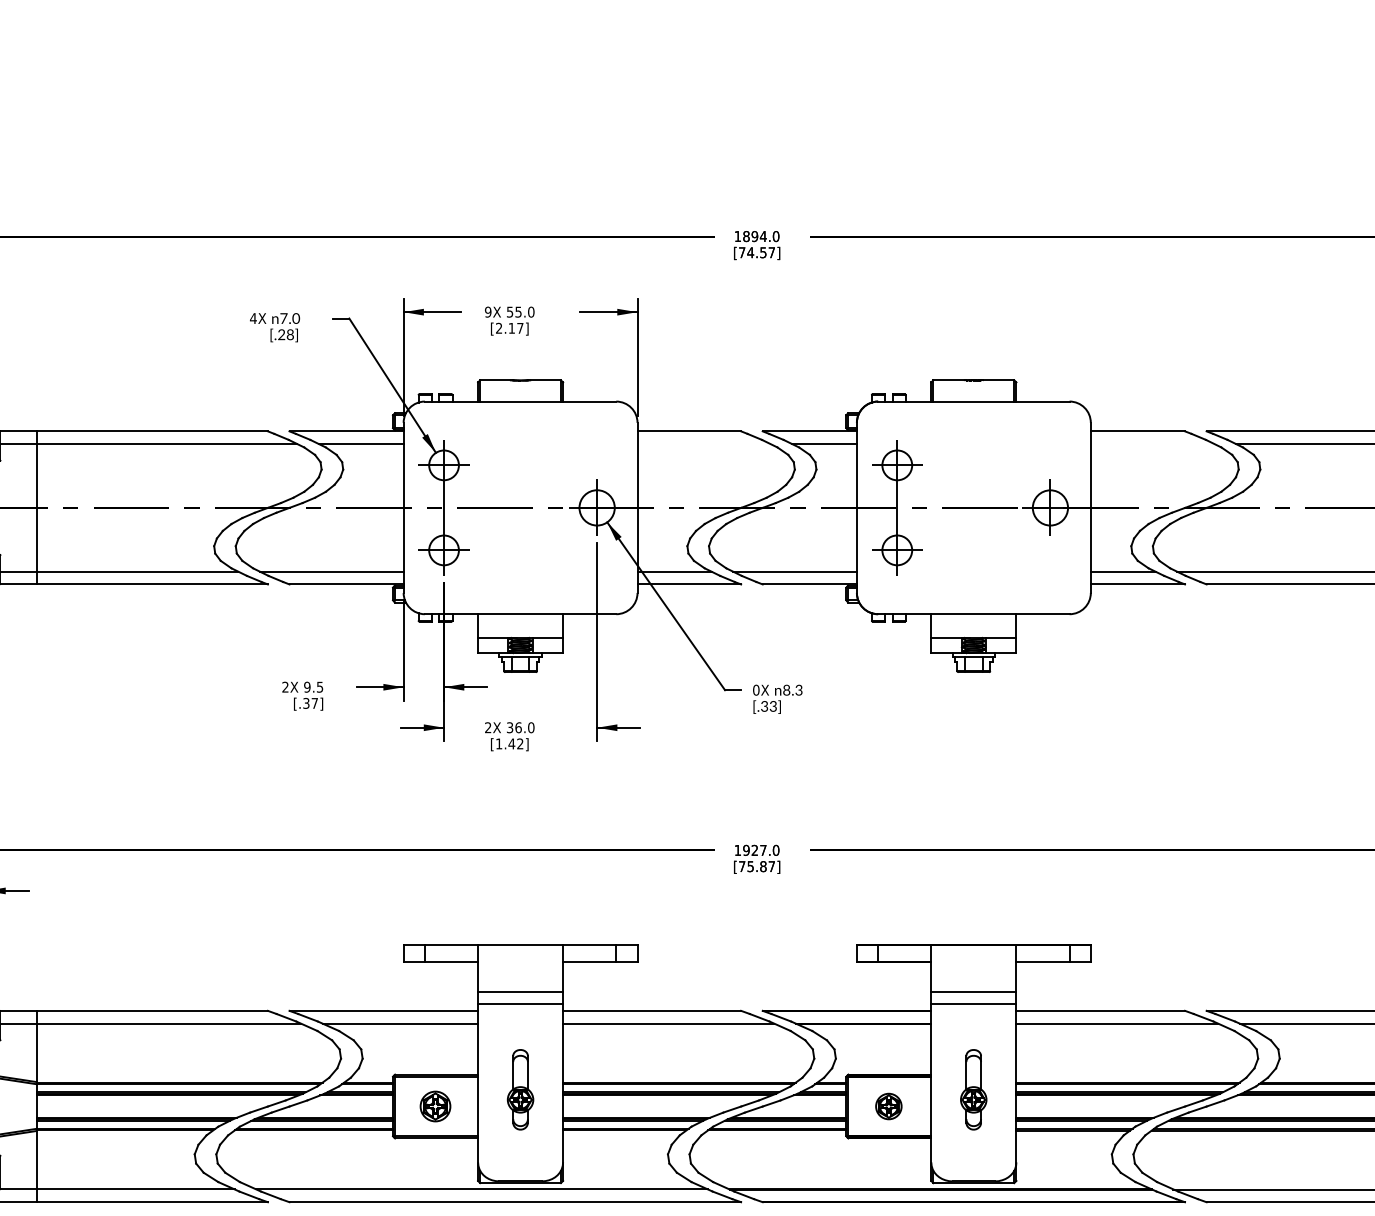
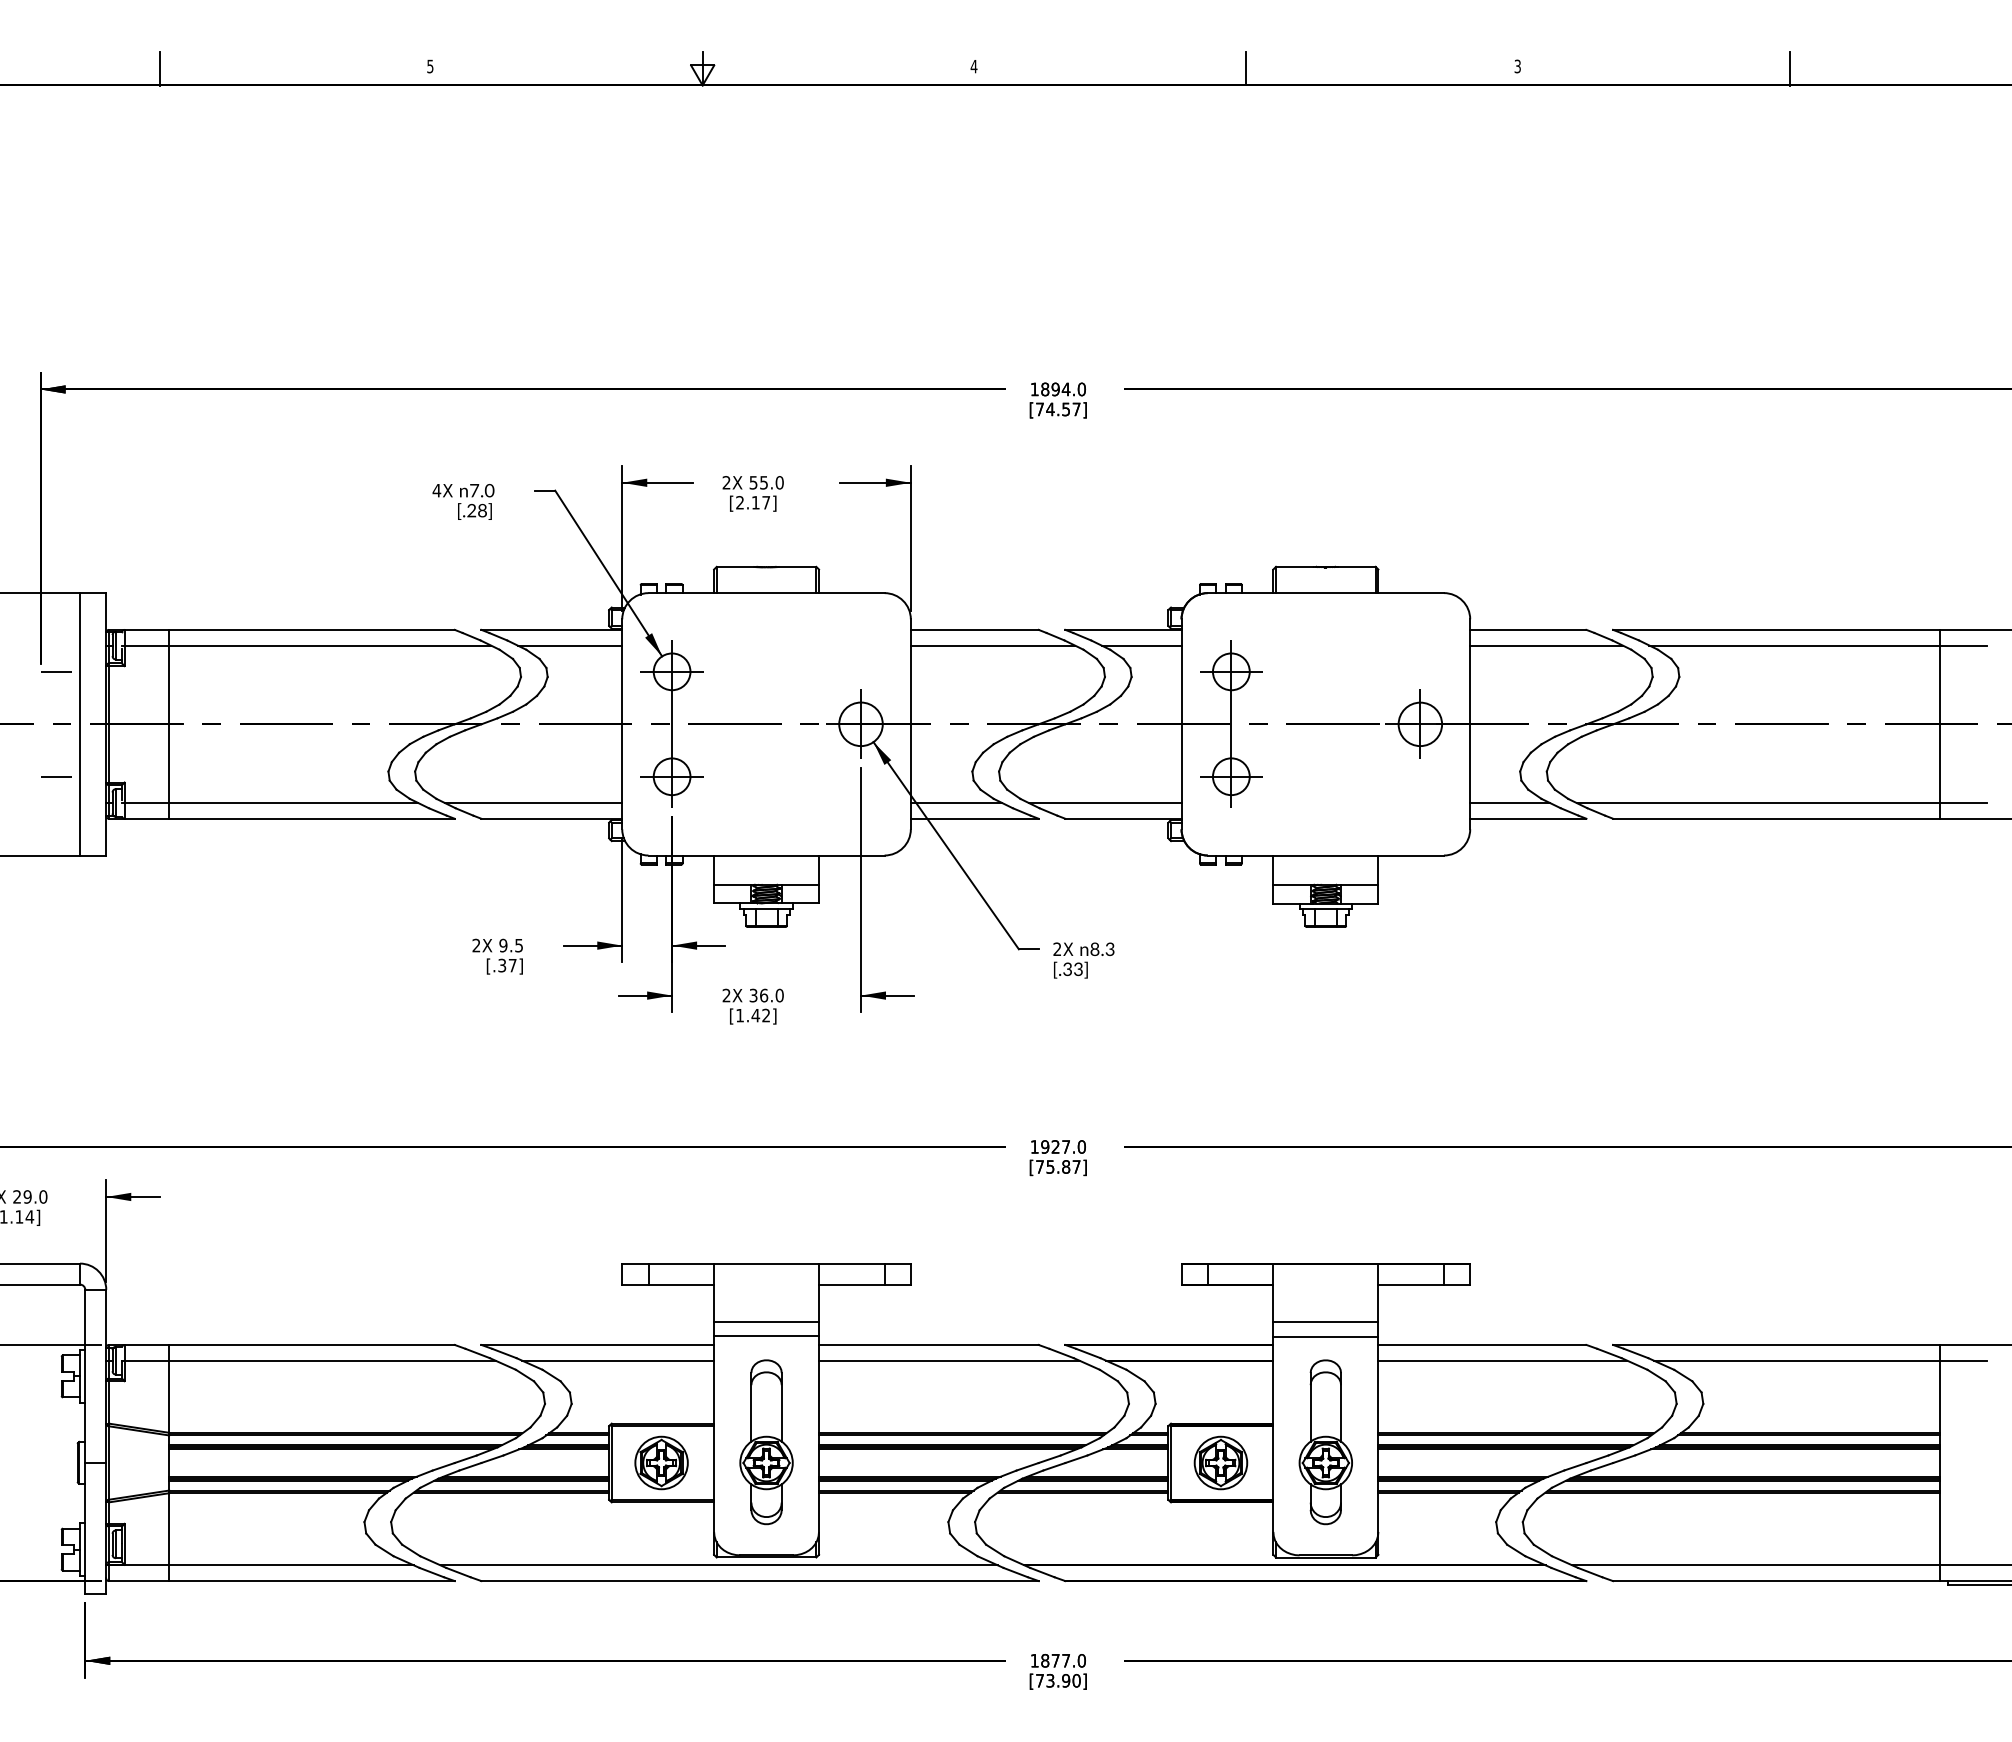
text: (488, 311) -> (726, 482), 9X -> 2X
line: (703, 444) -> (992, 645), added
line: (1152, 444) -> (1546, 645), added
text: (756, 690) -> (1057, 949), 0X -> 2X
part: (520, 1089) -> (766, 1442), size x1.67
part: (973, 1089) -> (1325, 1442), size x1.67
part: (435, 1106) -> (661, 1462), size x1.43
part: (888, 1106) -> (1220, 1462), size x1.67

